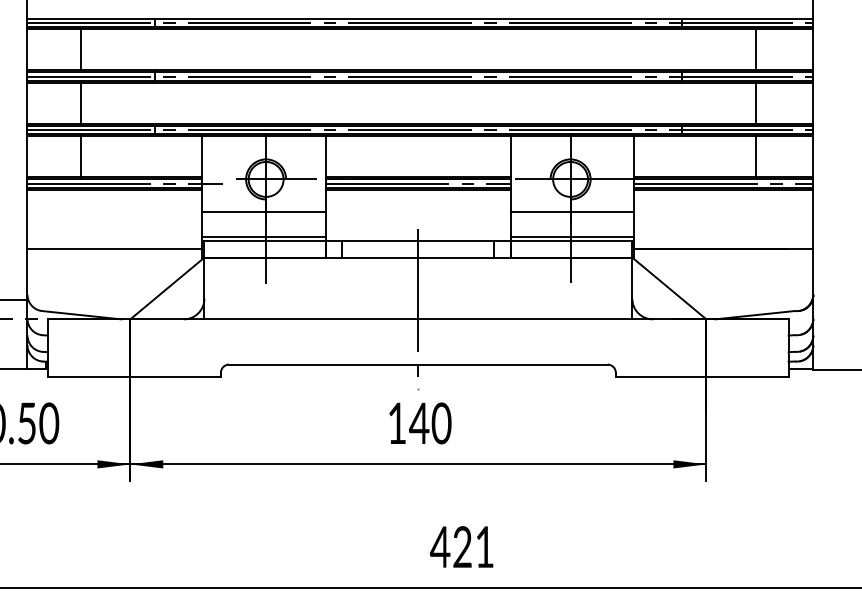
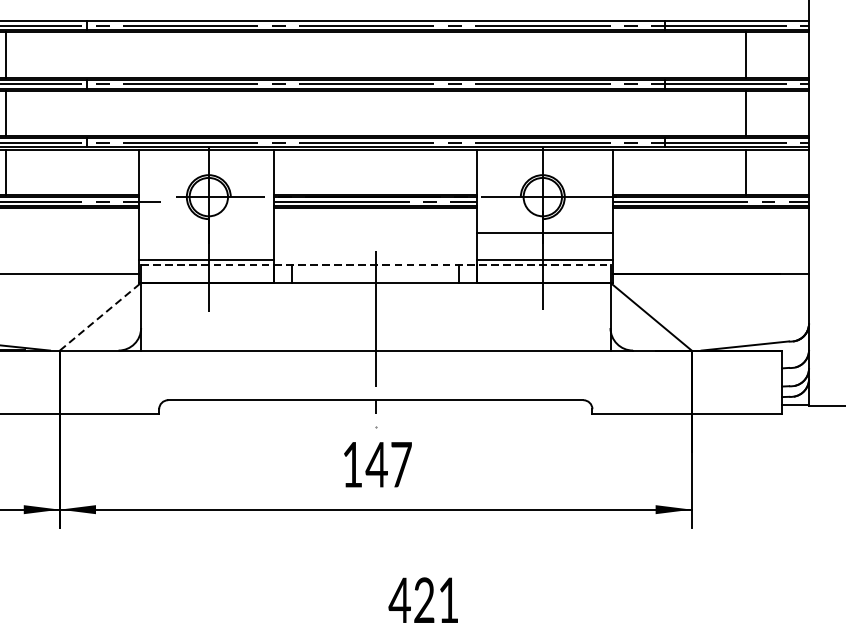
line: (263, 212) -> (205, 233), removed
line: (418, 241) -> (375, 265), solid -> dashed
line: (167, 288) -> (100, 316), solid -> dashed
text: (441, 423) -> (401, 464), 140 -> 147

